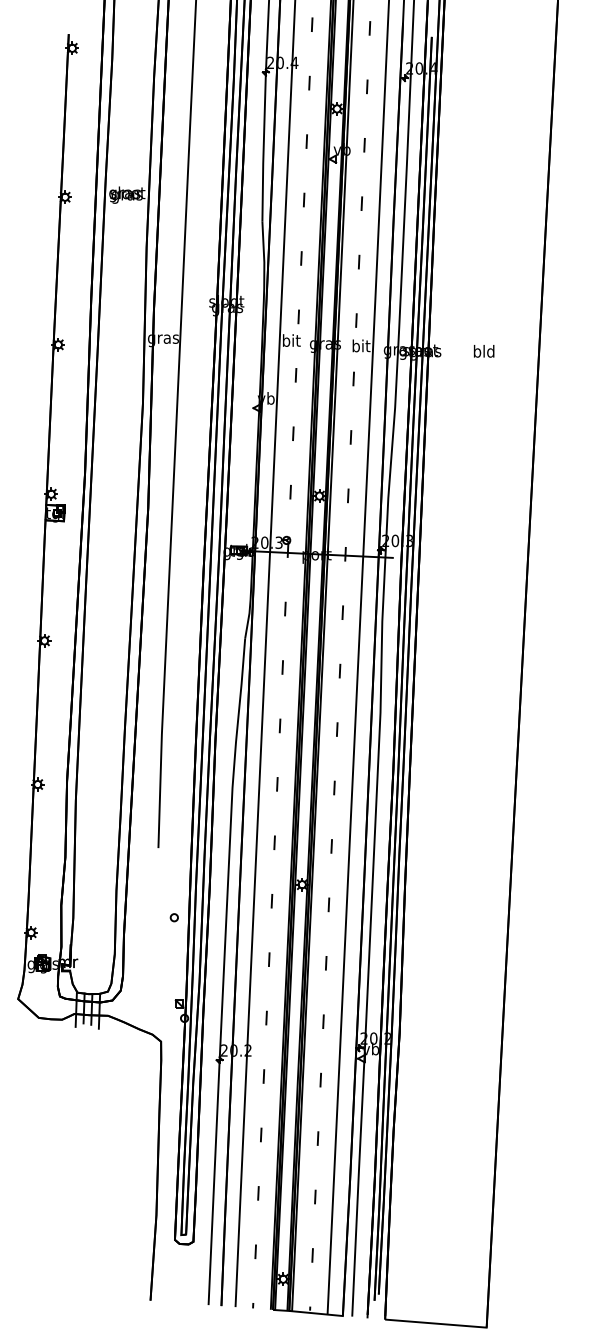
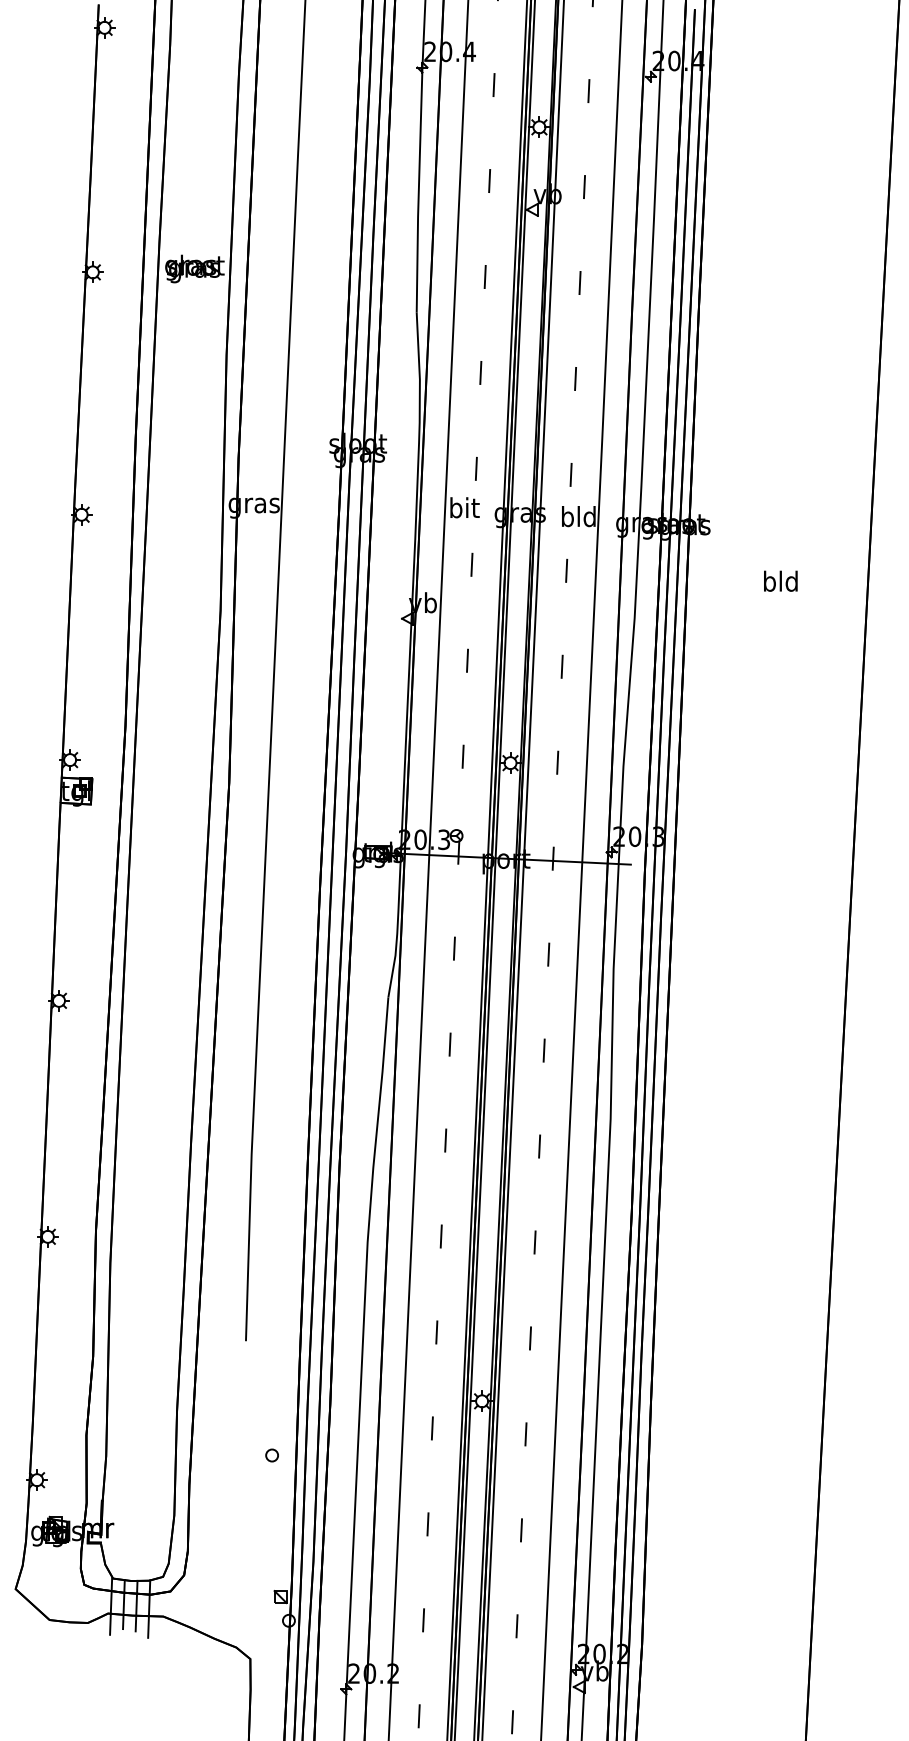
text: (360, 345) -> (577, 515), bit -> bld
text: (484, 351) -> (781, 581), moved

